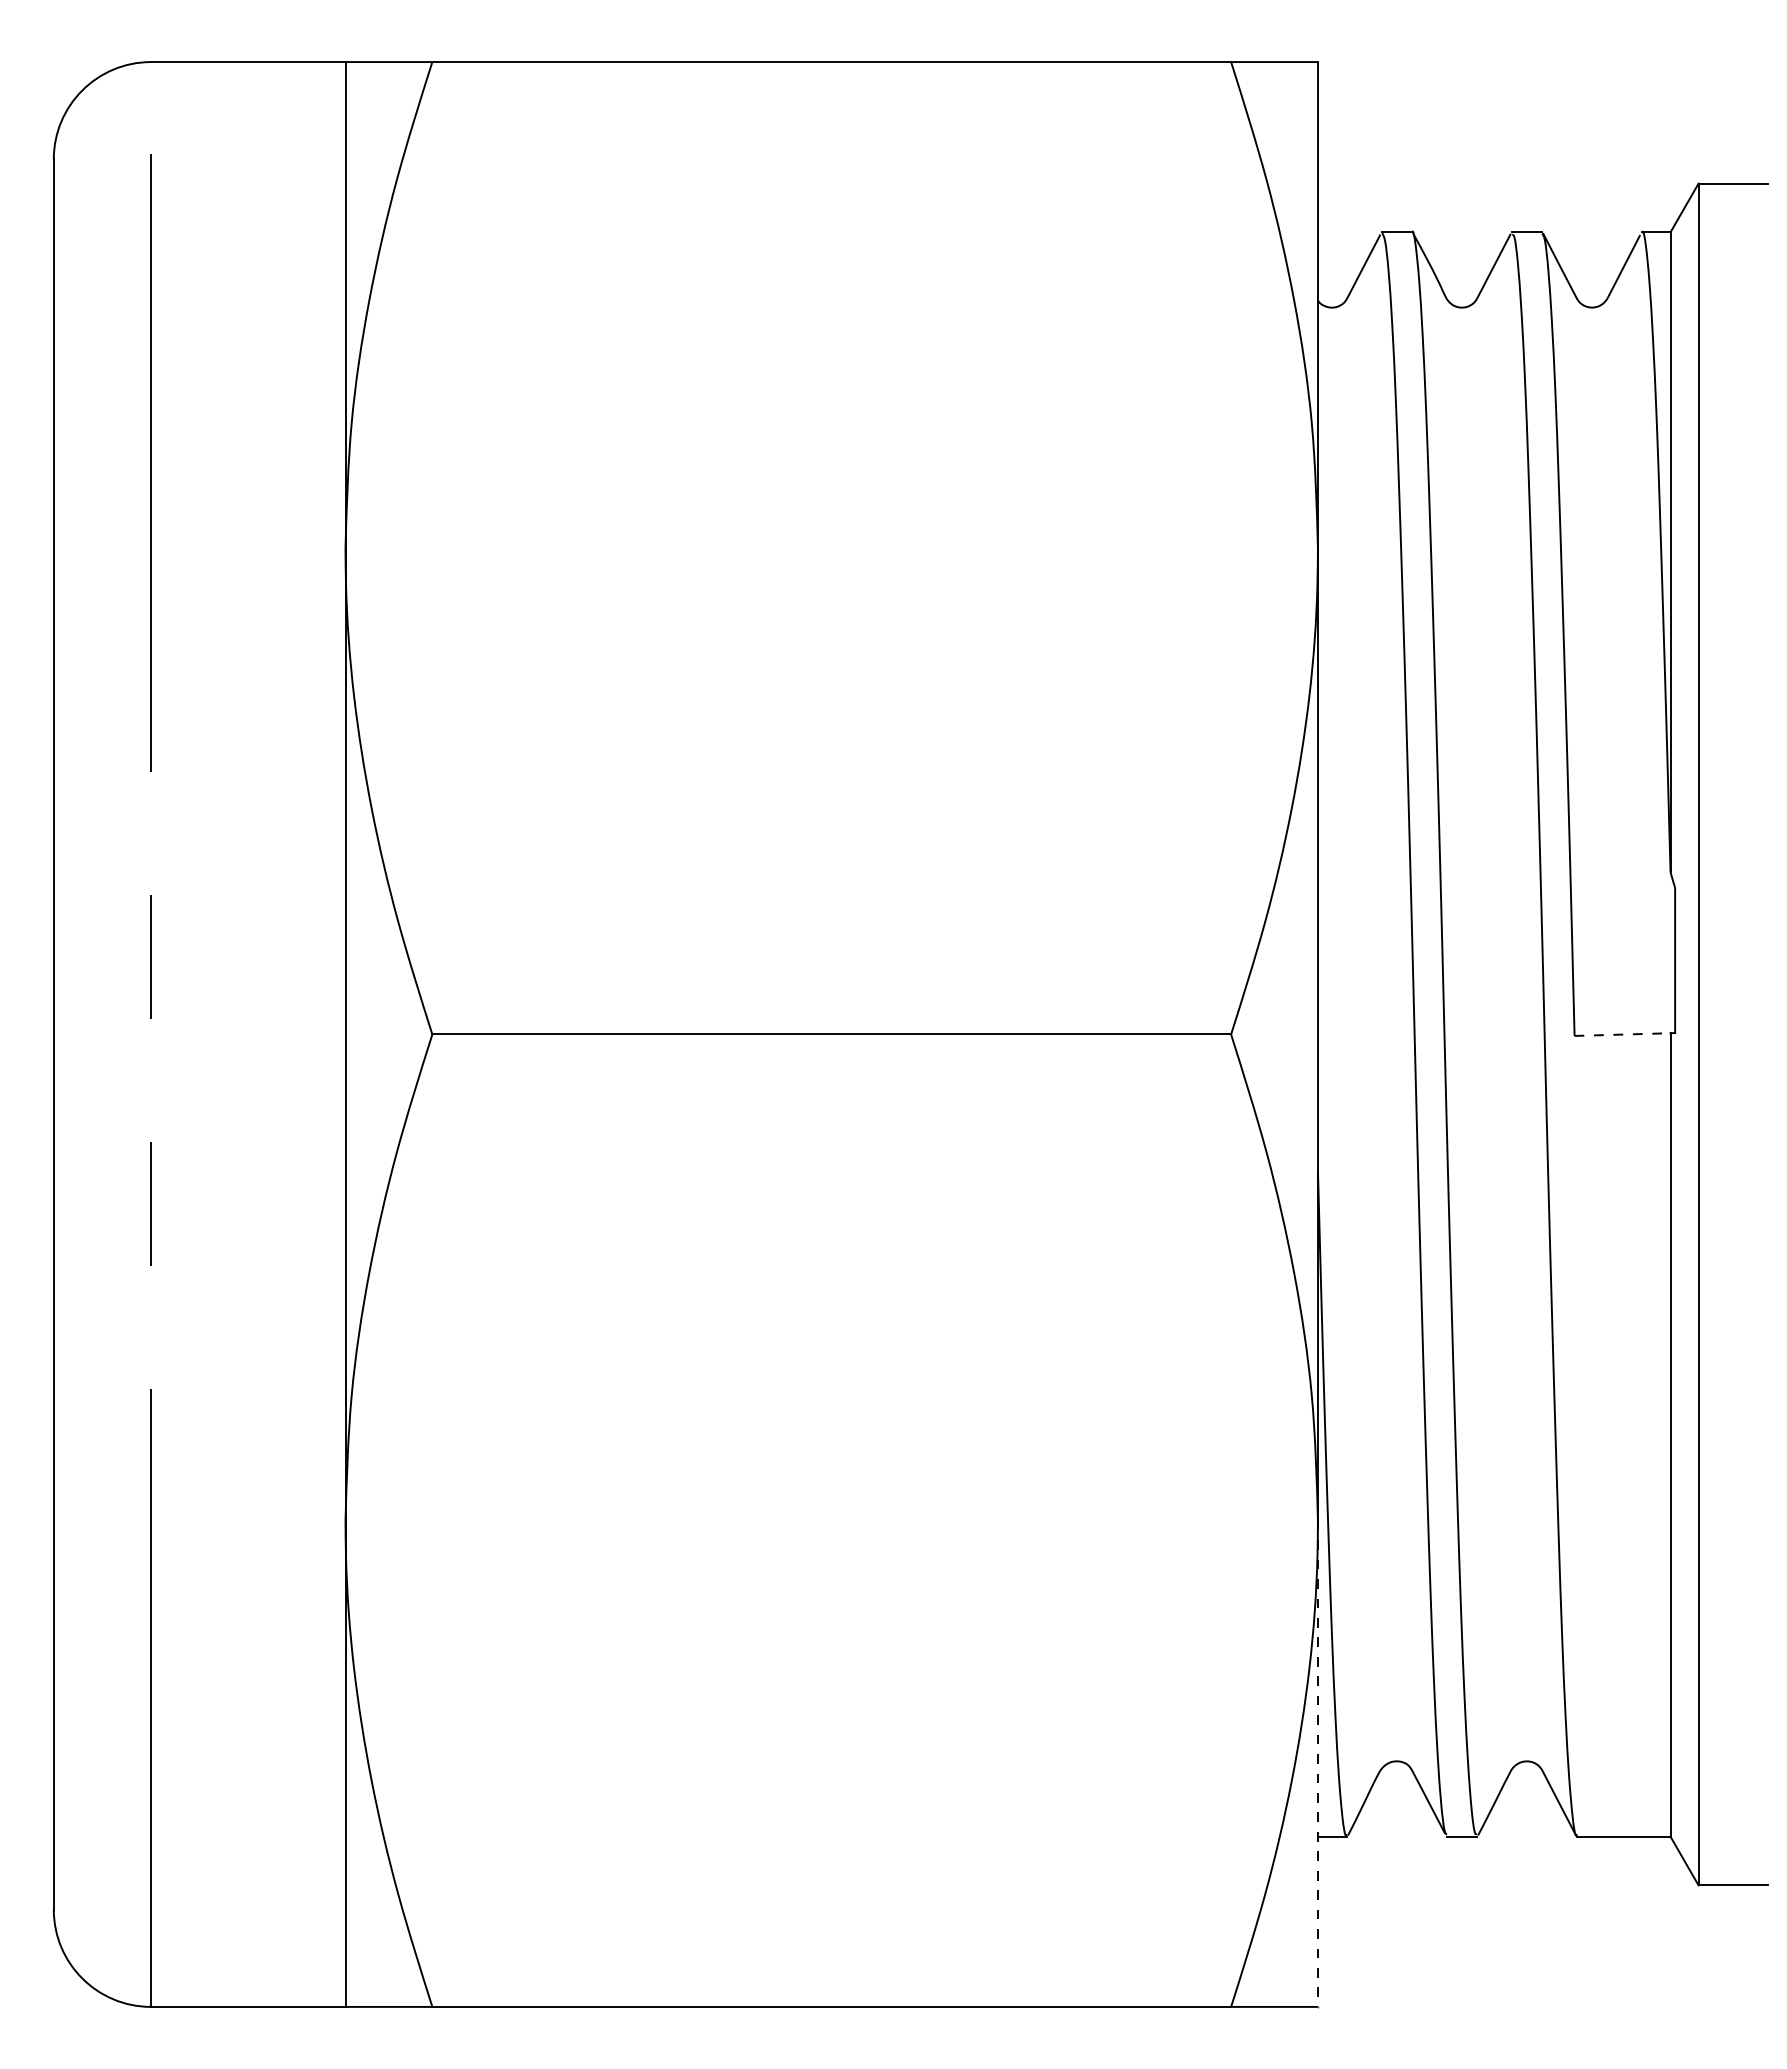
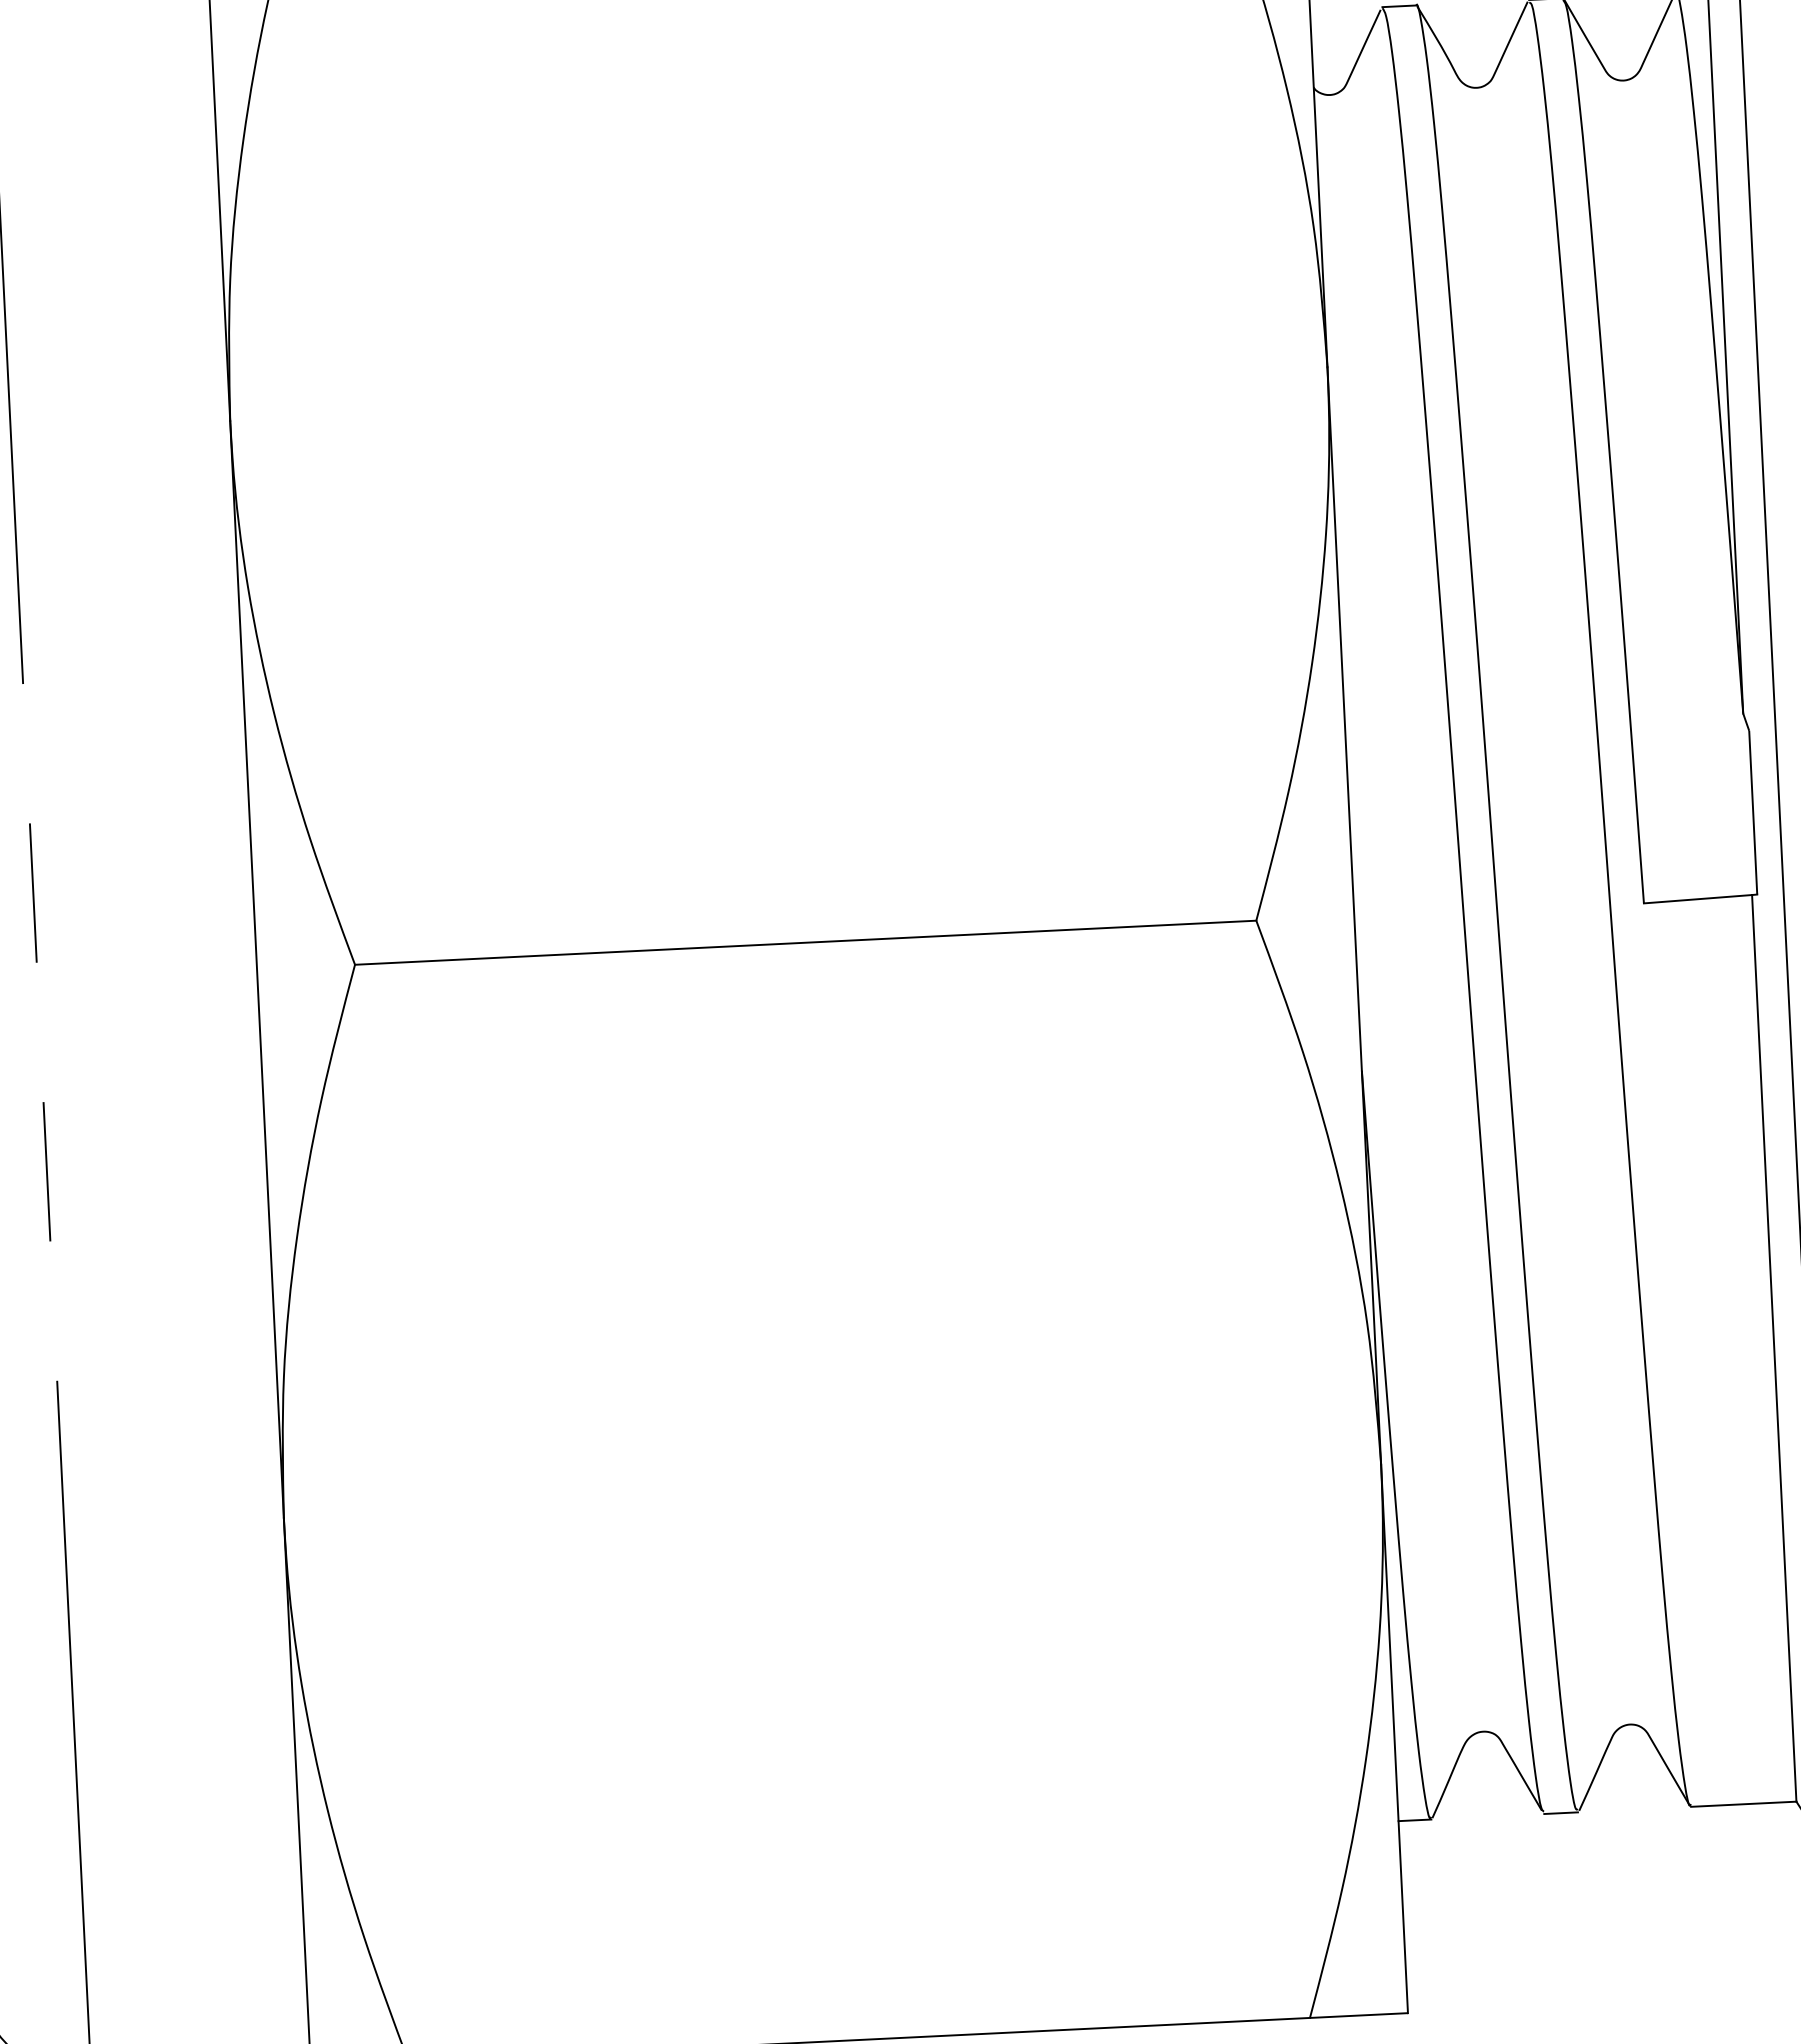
line: (1623, 1034) -> (1699, 899), dashed -> solid
line: (1317, 1764) -> (1394, 1739), dashed -> solid

